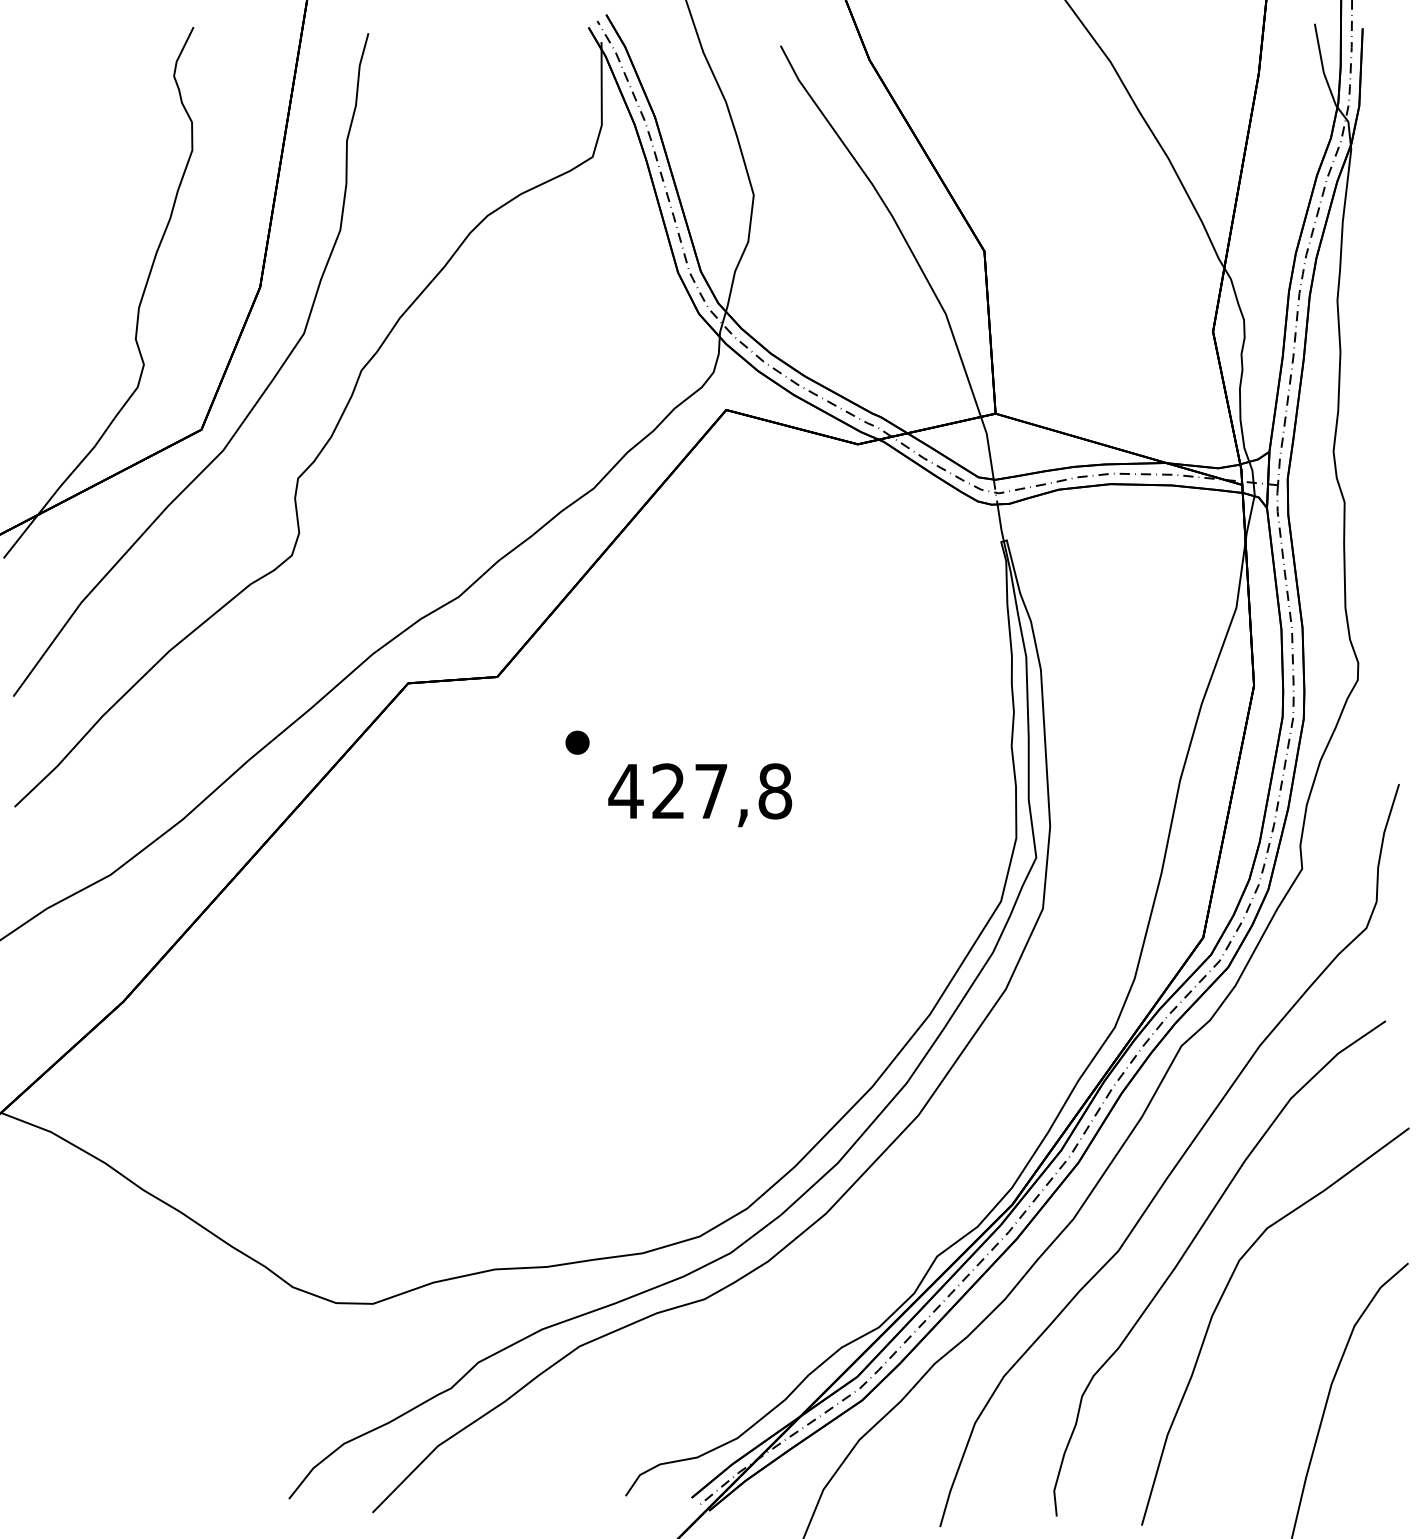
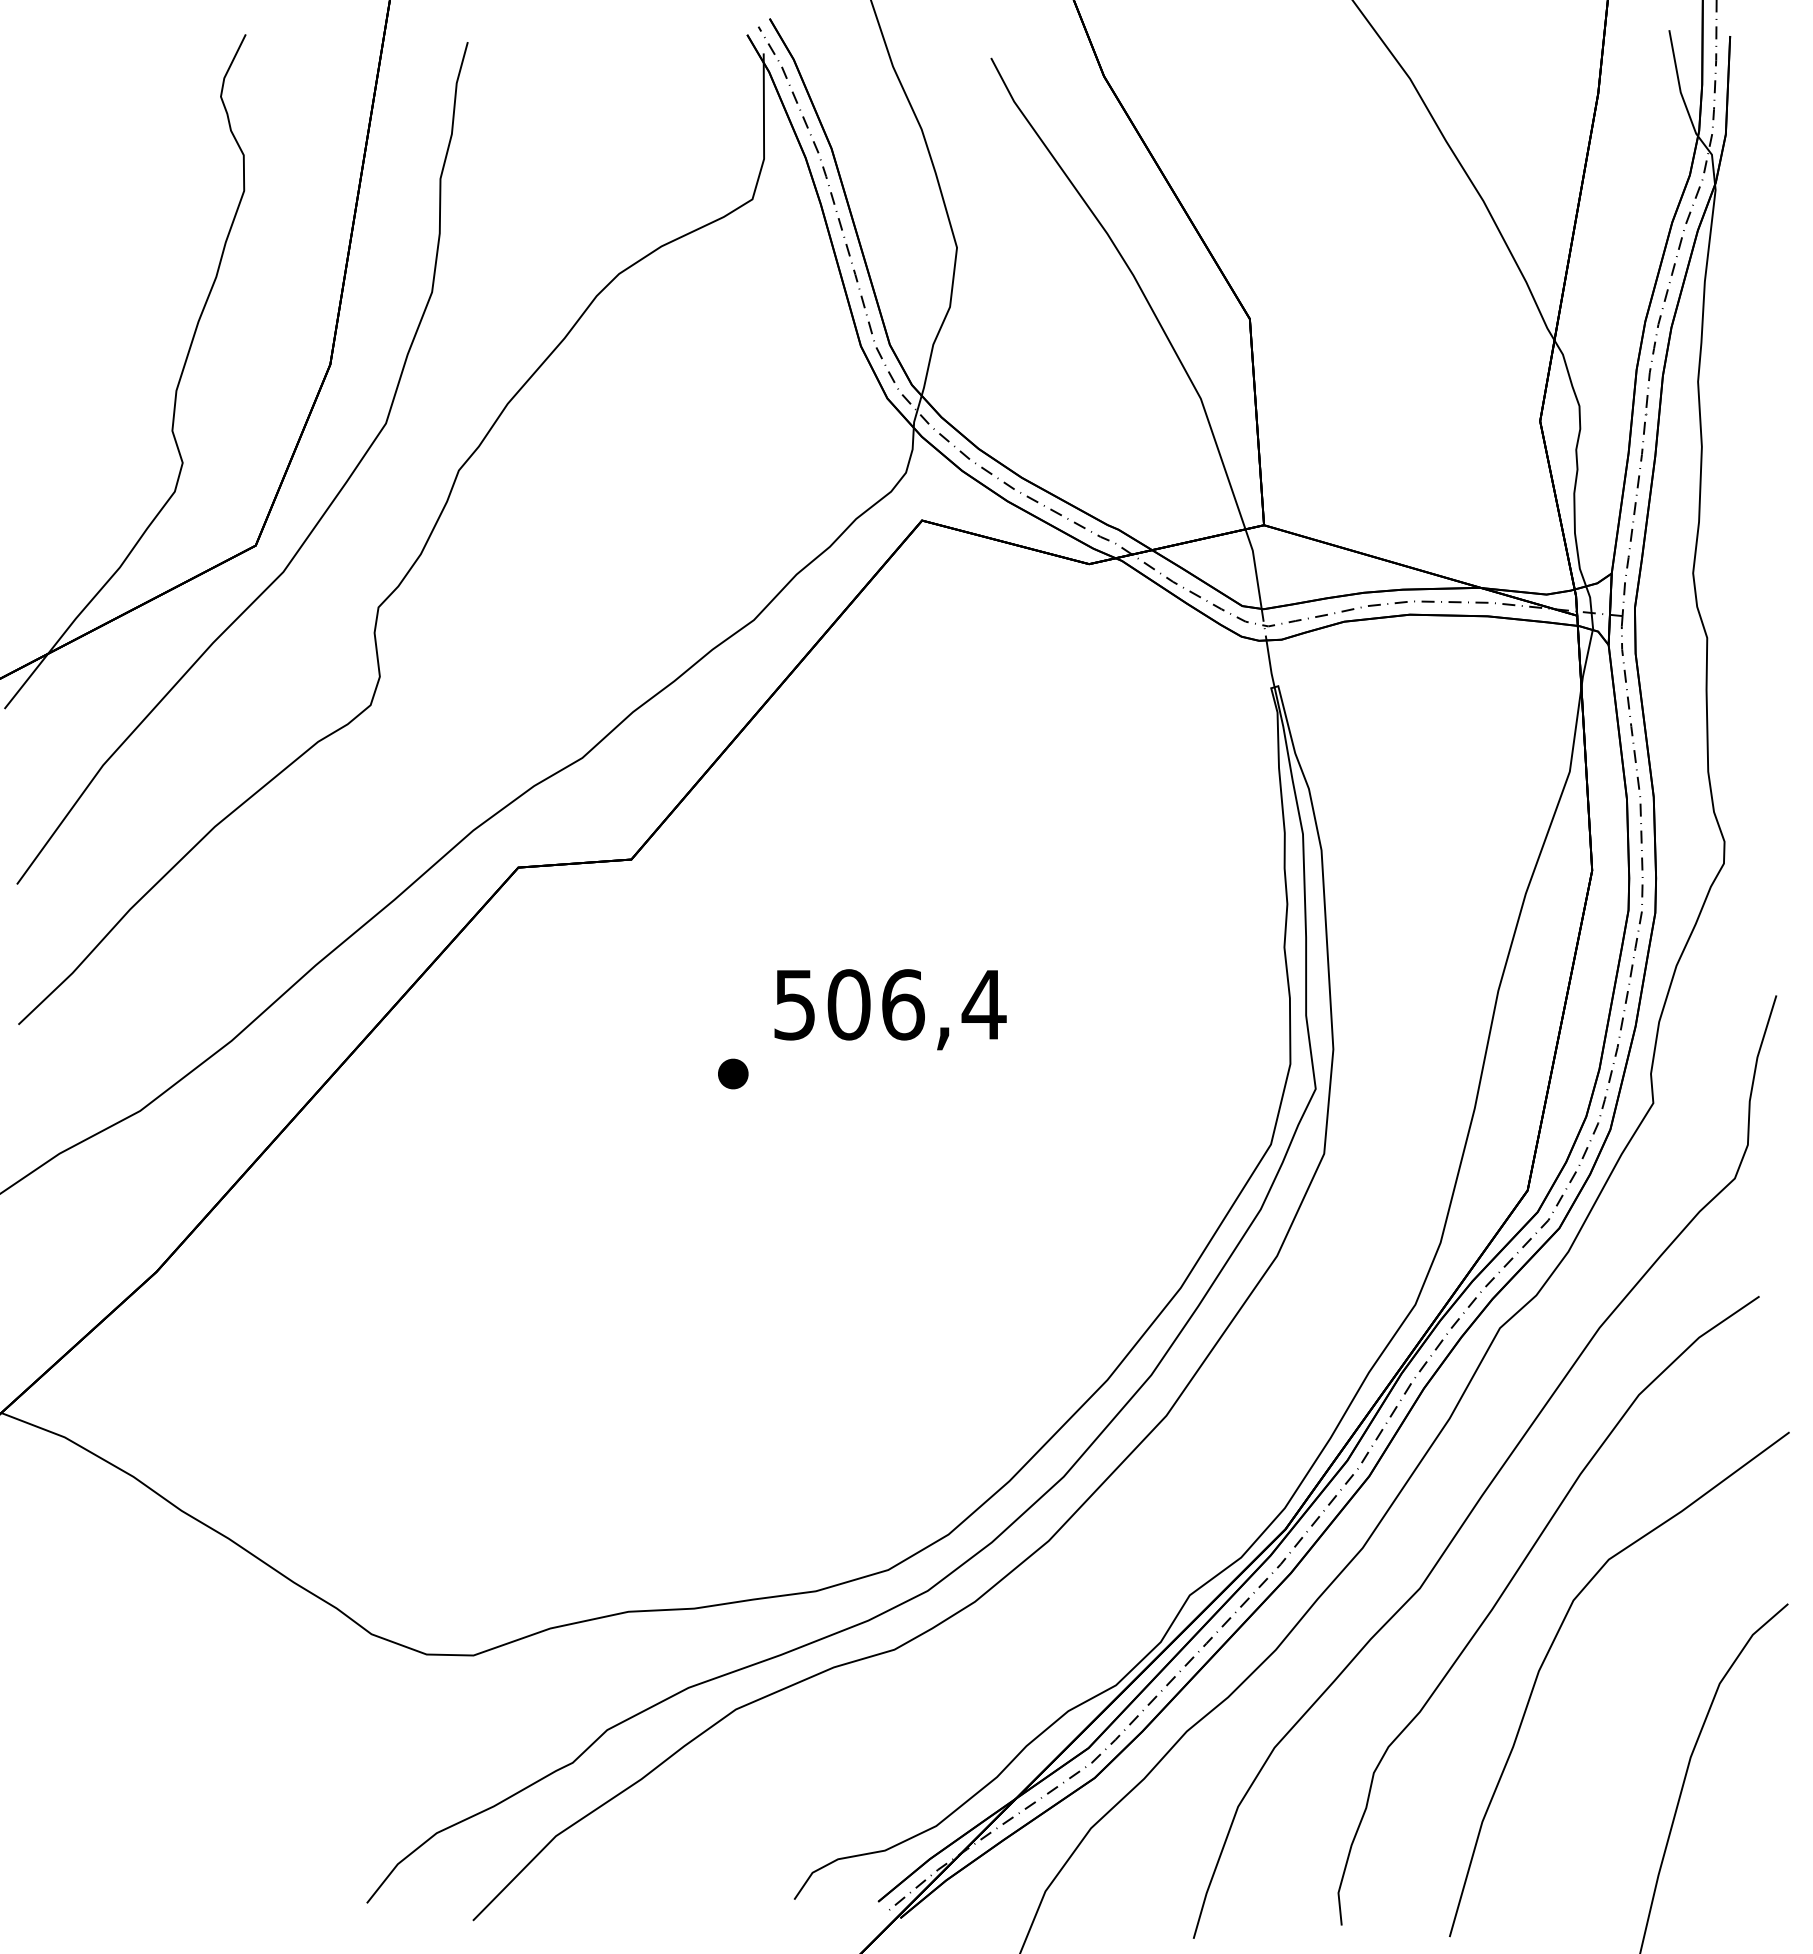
part: (577, 742) -> (733, 1073), moved
text: (700, 791) -> (889, 1004), 427,8 -> 506,4

